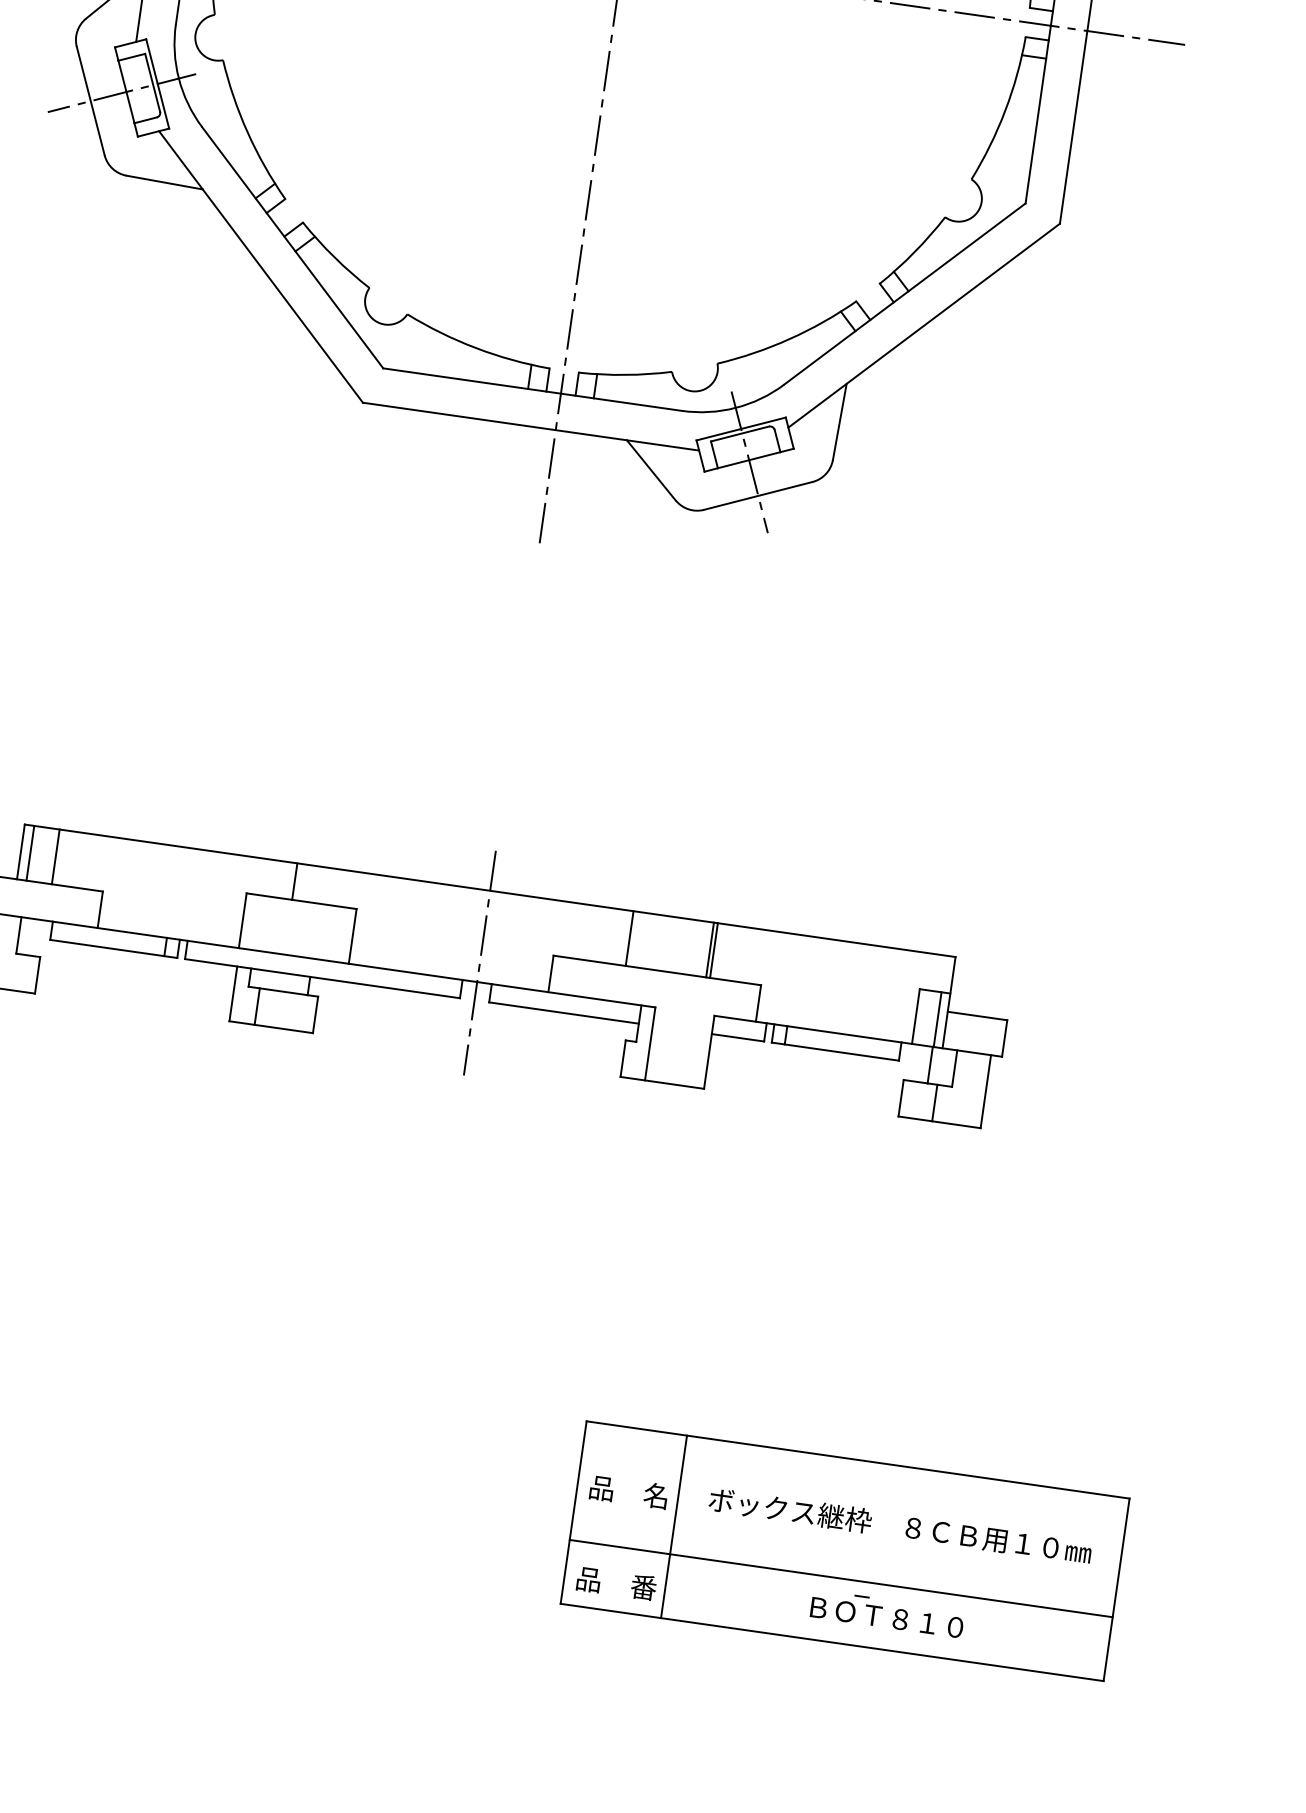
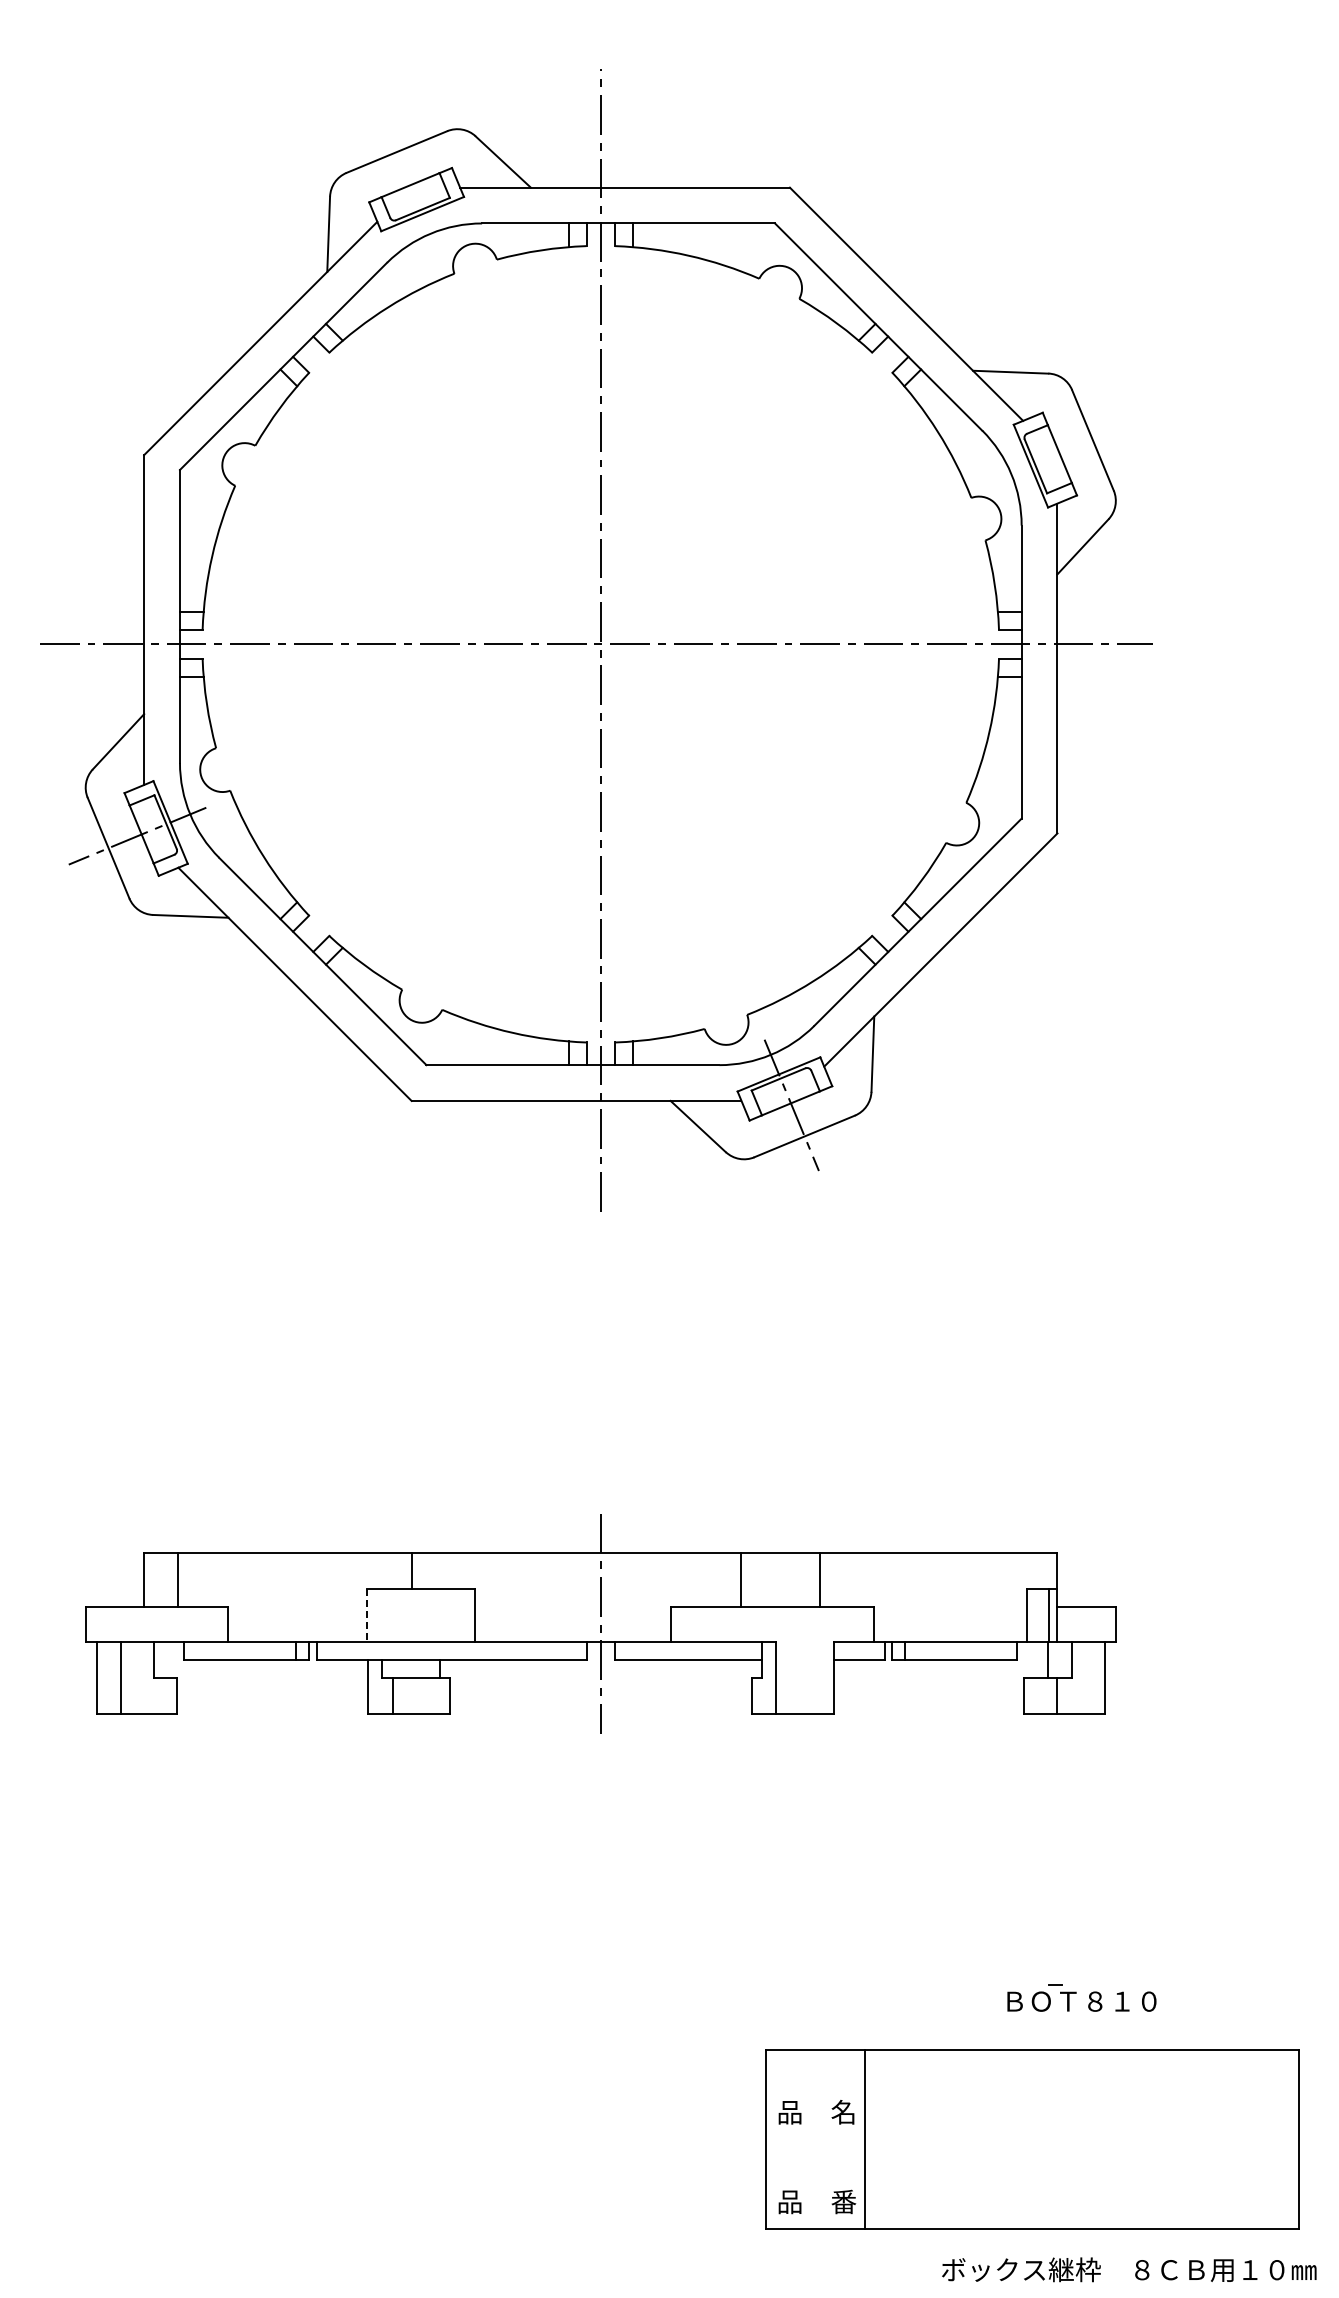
line: (30, 852) -> (153, 1579), removed
line: (242, 920) -> (366, 1615), solid -> dashed
line: (714, 950) -> (824, 1579), removed
text: (900, 1525) -> (1129, 2269), moved
line: (841, 1578) -> (1032, 2166), removed
part: (882, 1608) -> (1076, 1993), moved

